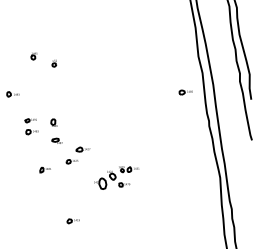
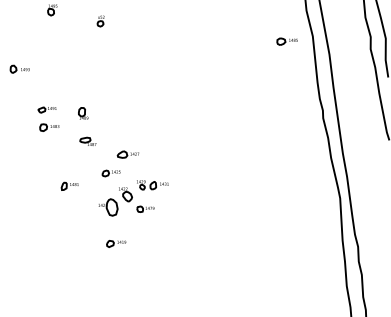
part: (54, 63) -> (100, 21), moved
part: (185, 92) -> (286, 41), moved
part: (116, 177) -> (133, 197), moved
part: (72, 221) -> (114, 244), moved

